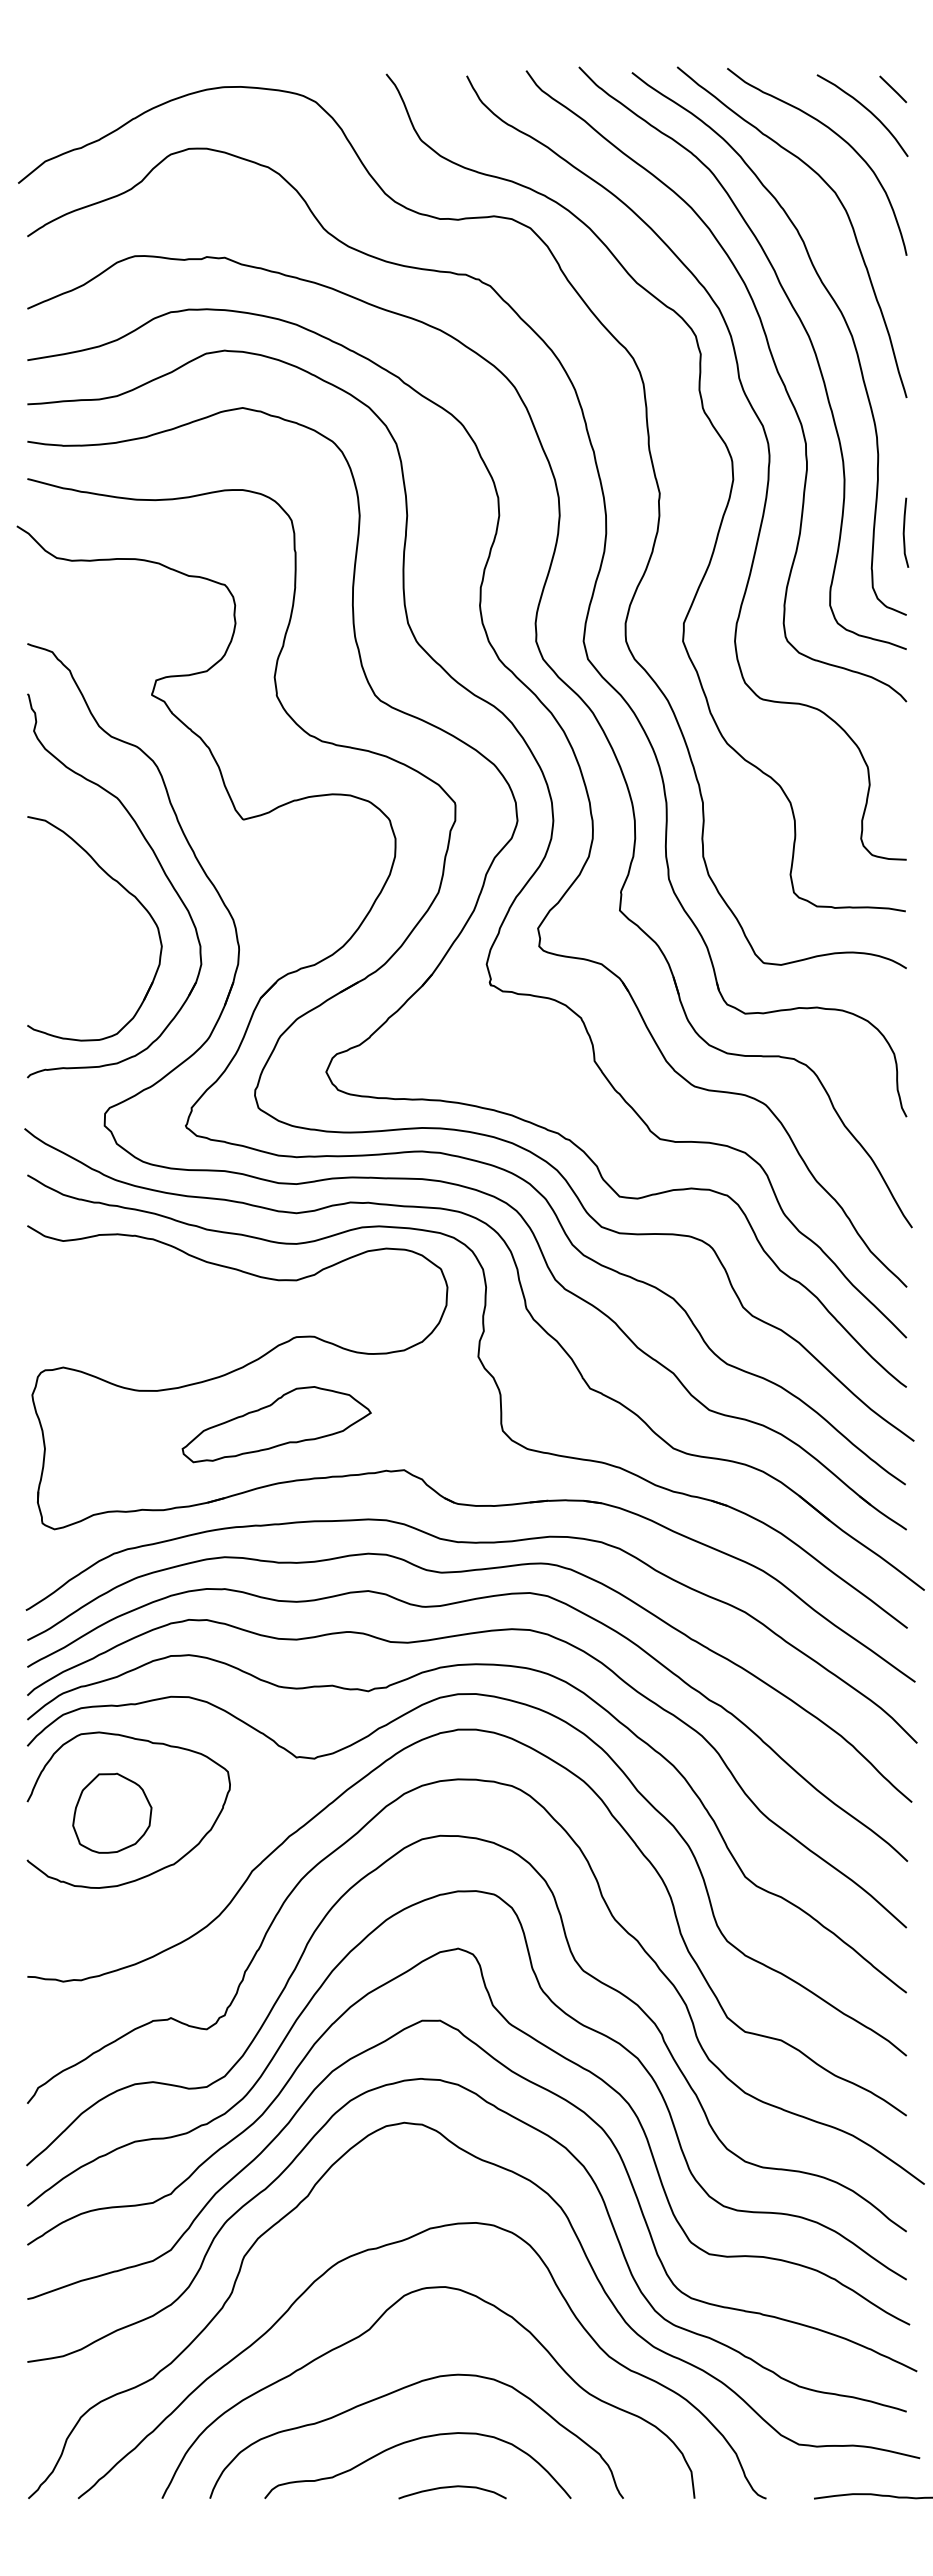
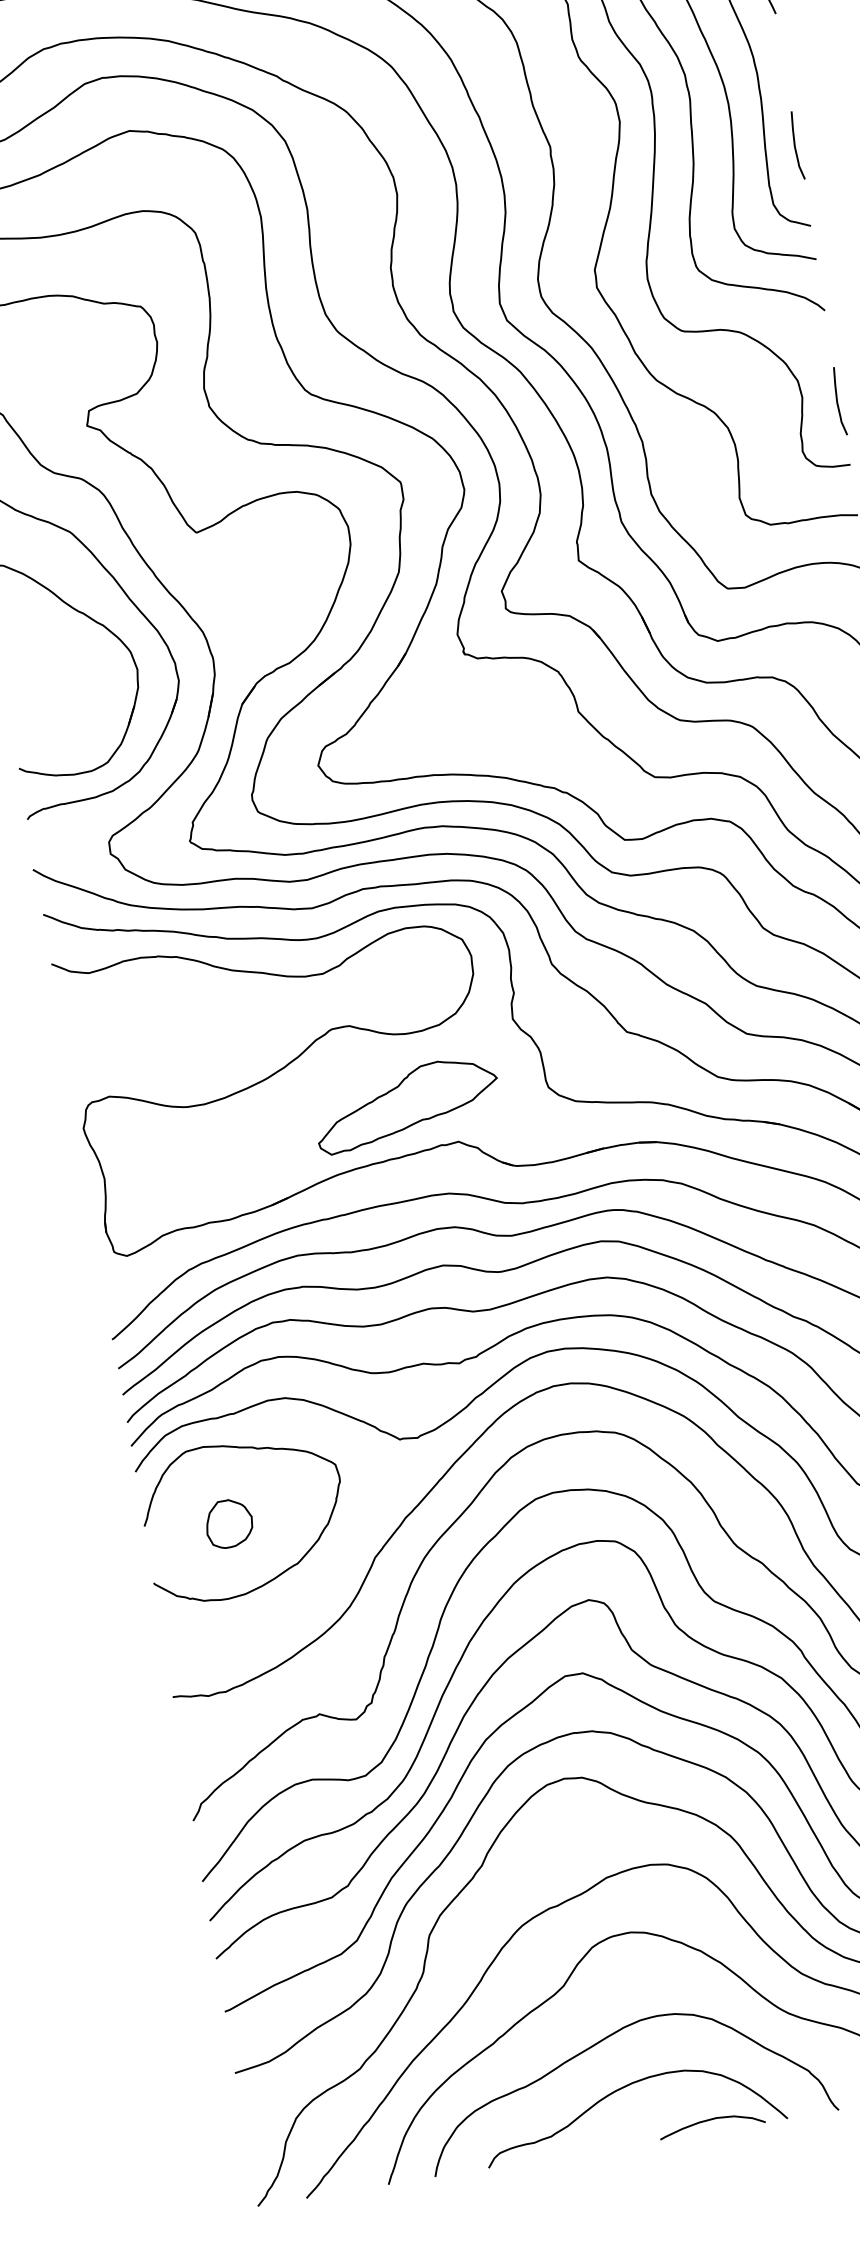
curve: (904, 794) -> (837, 401), added
part: (276, 1424) -> (406, 1104), moved
part: (112, 1812) -> (229, 1523), size x0.6
curve: (452, 2487) -> (711, 2120), moved

